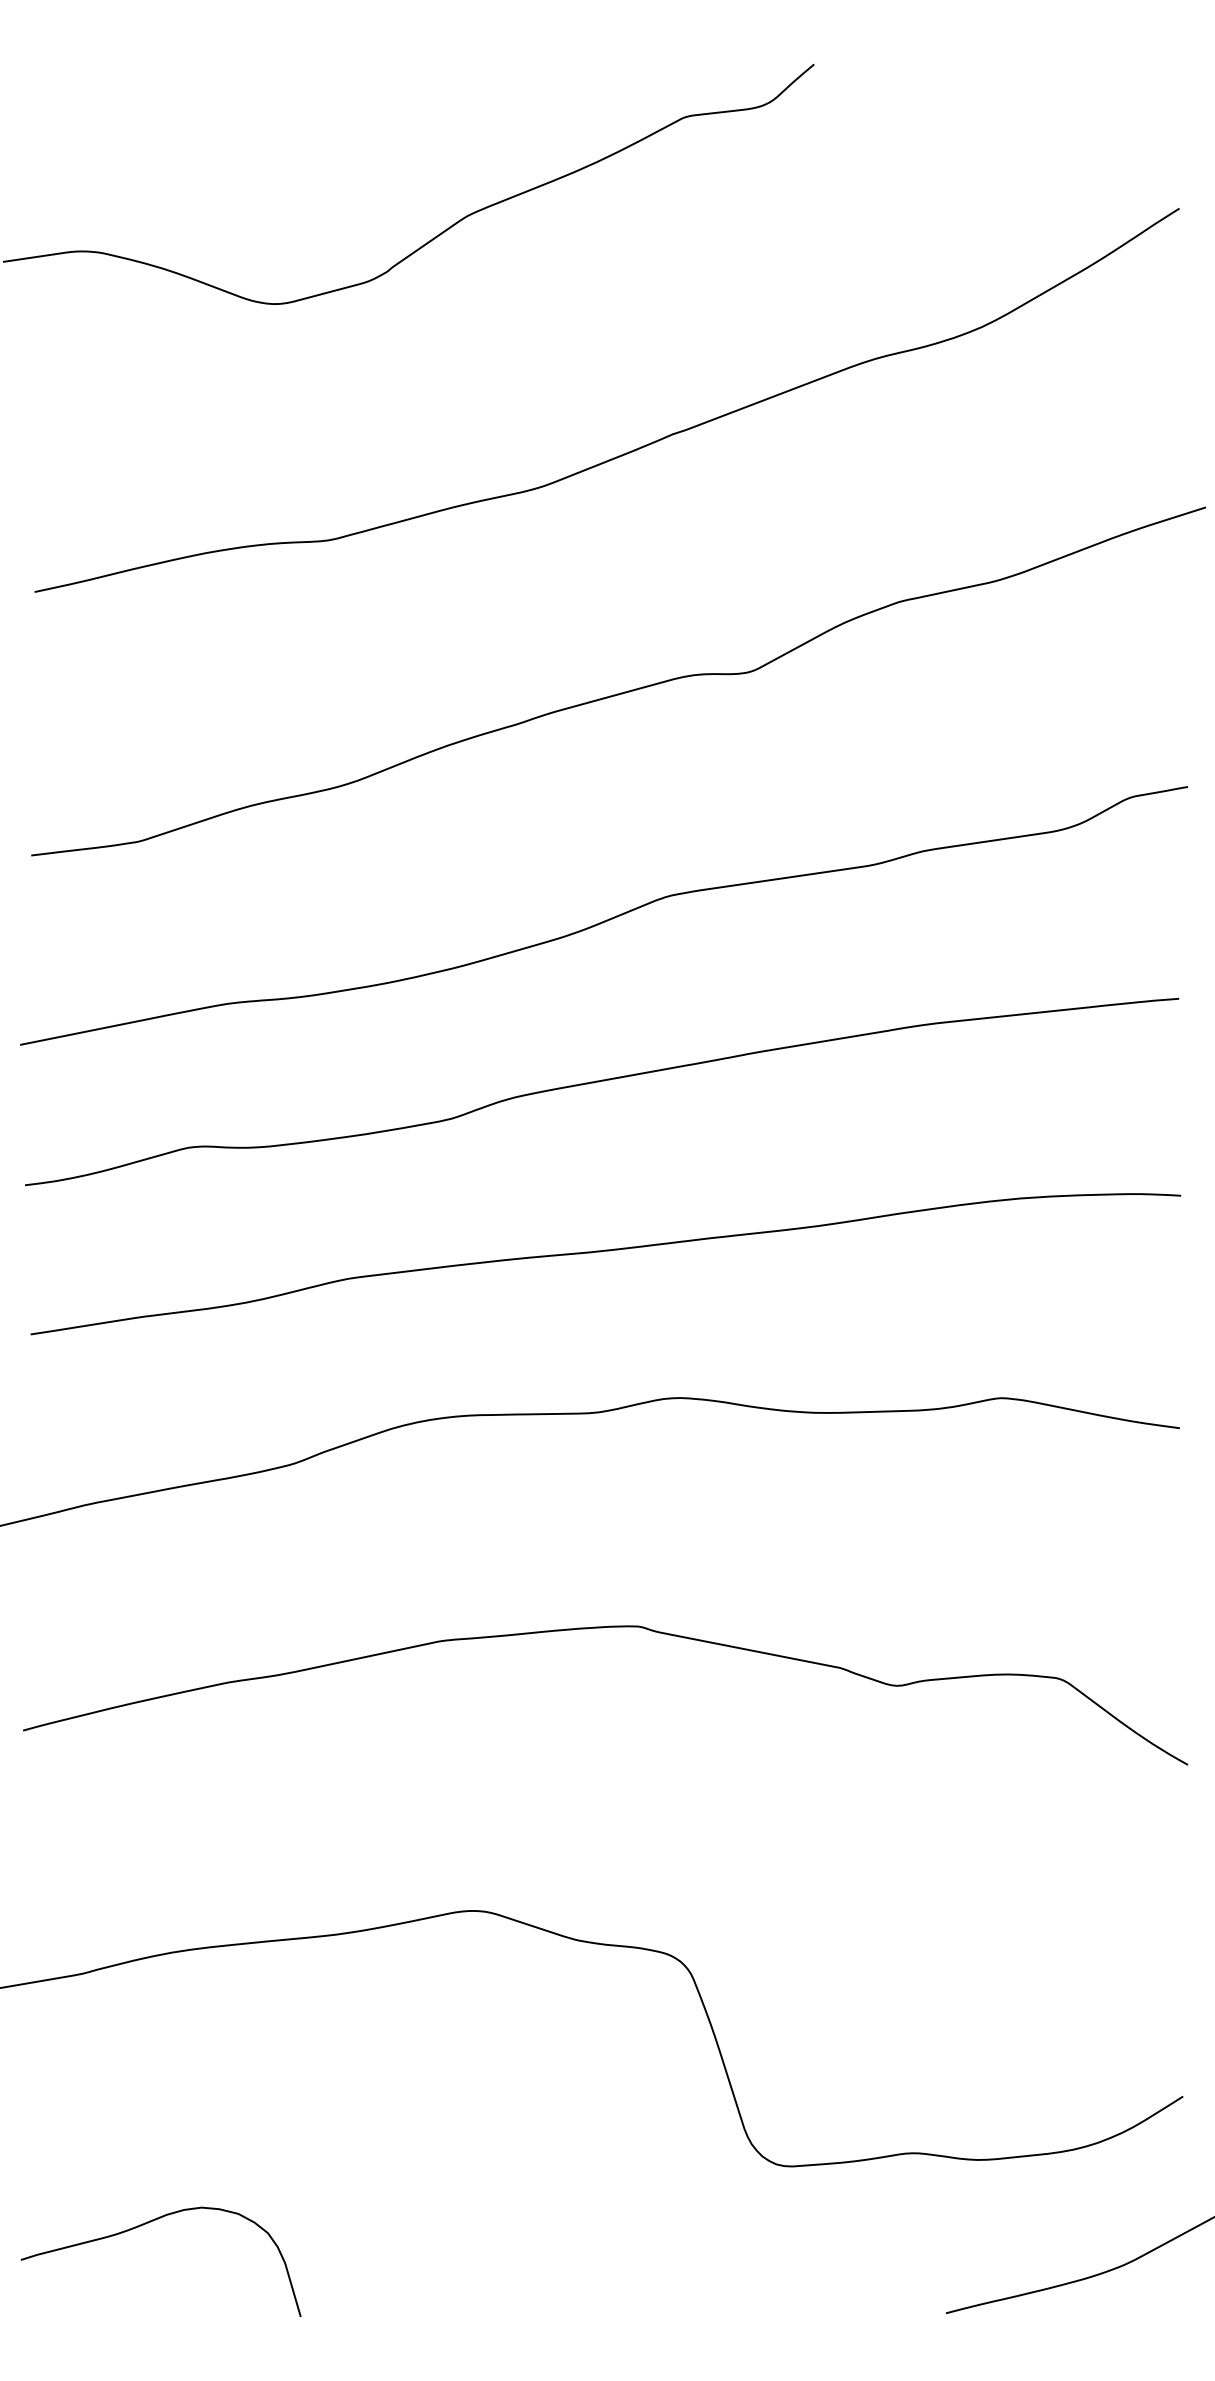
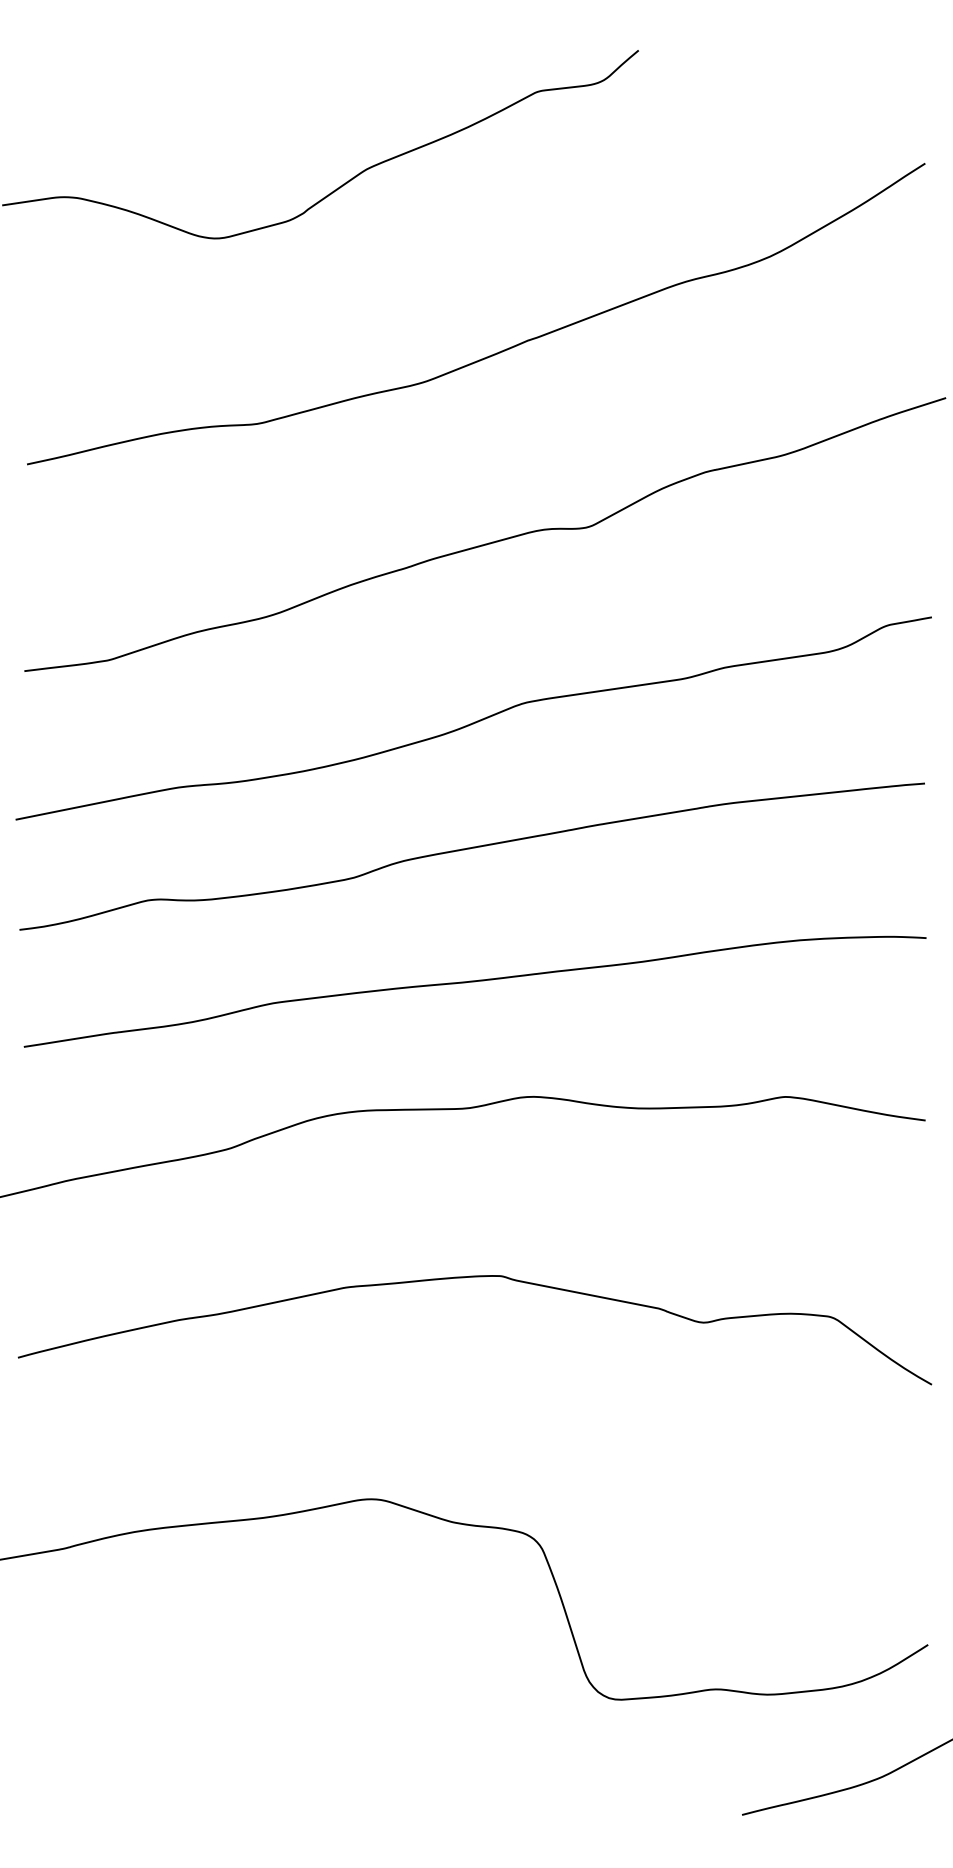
curve: (143, 2226) -> (112, 1746), removed

